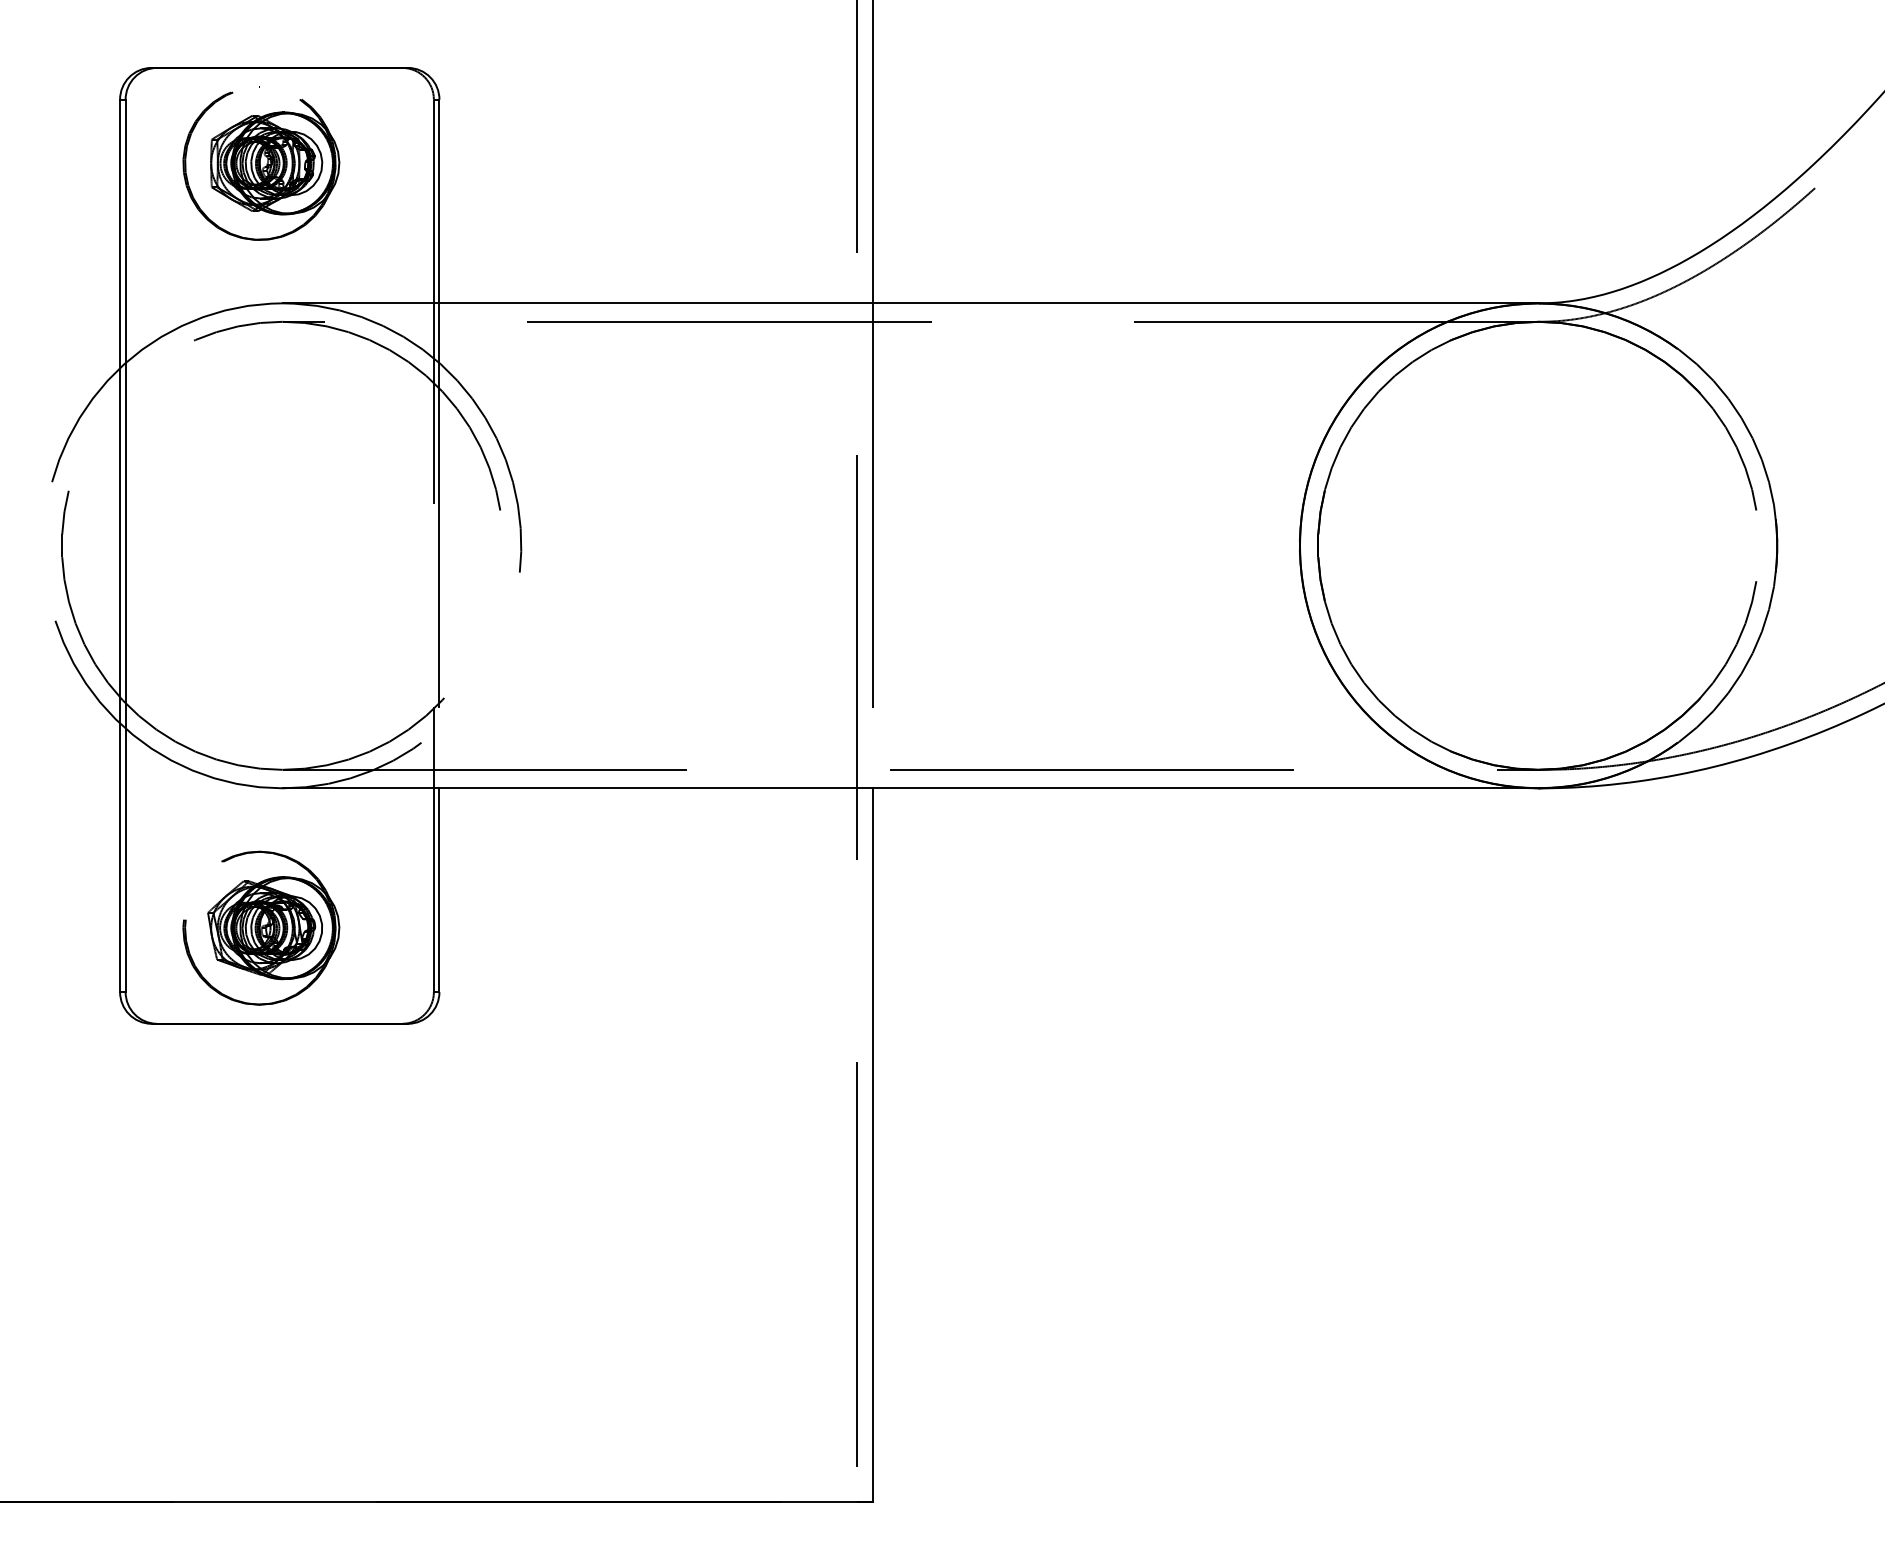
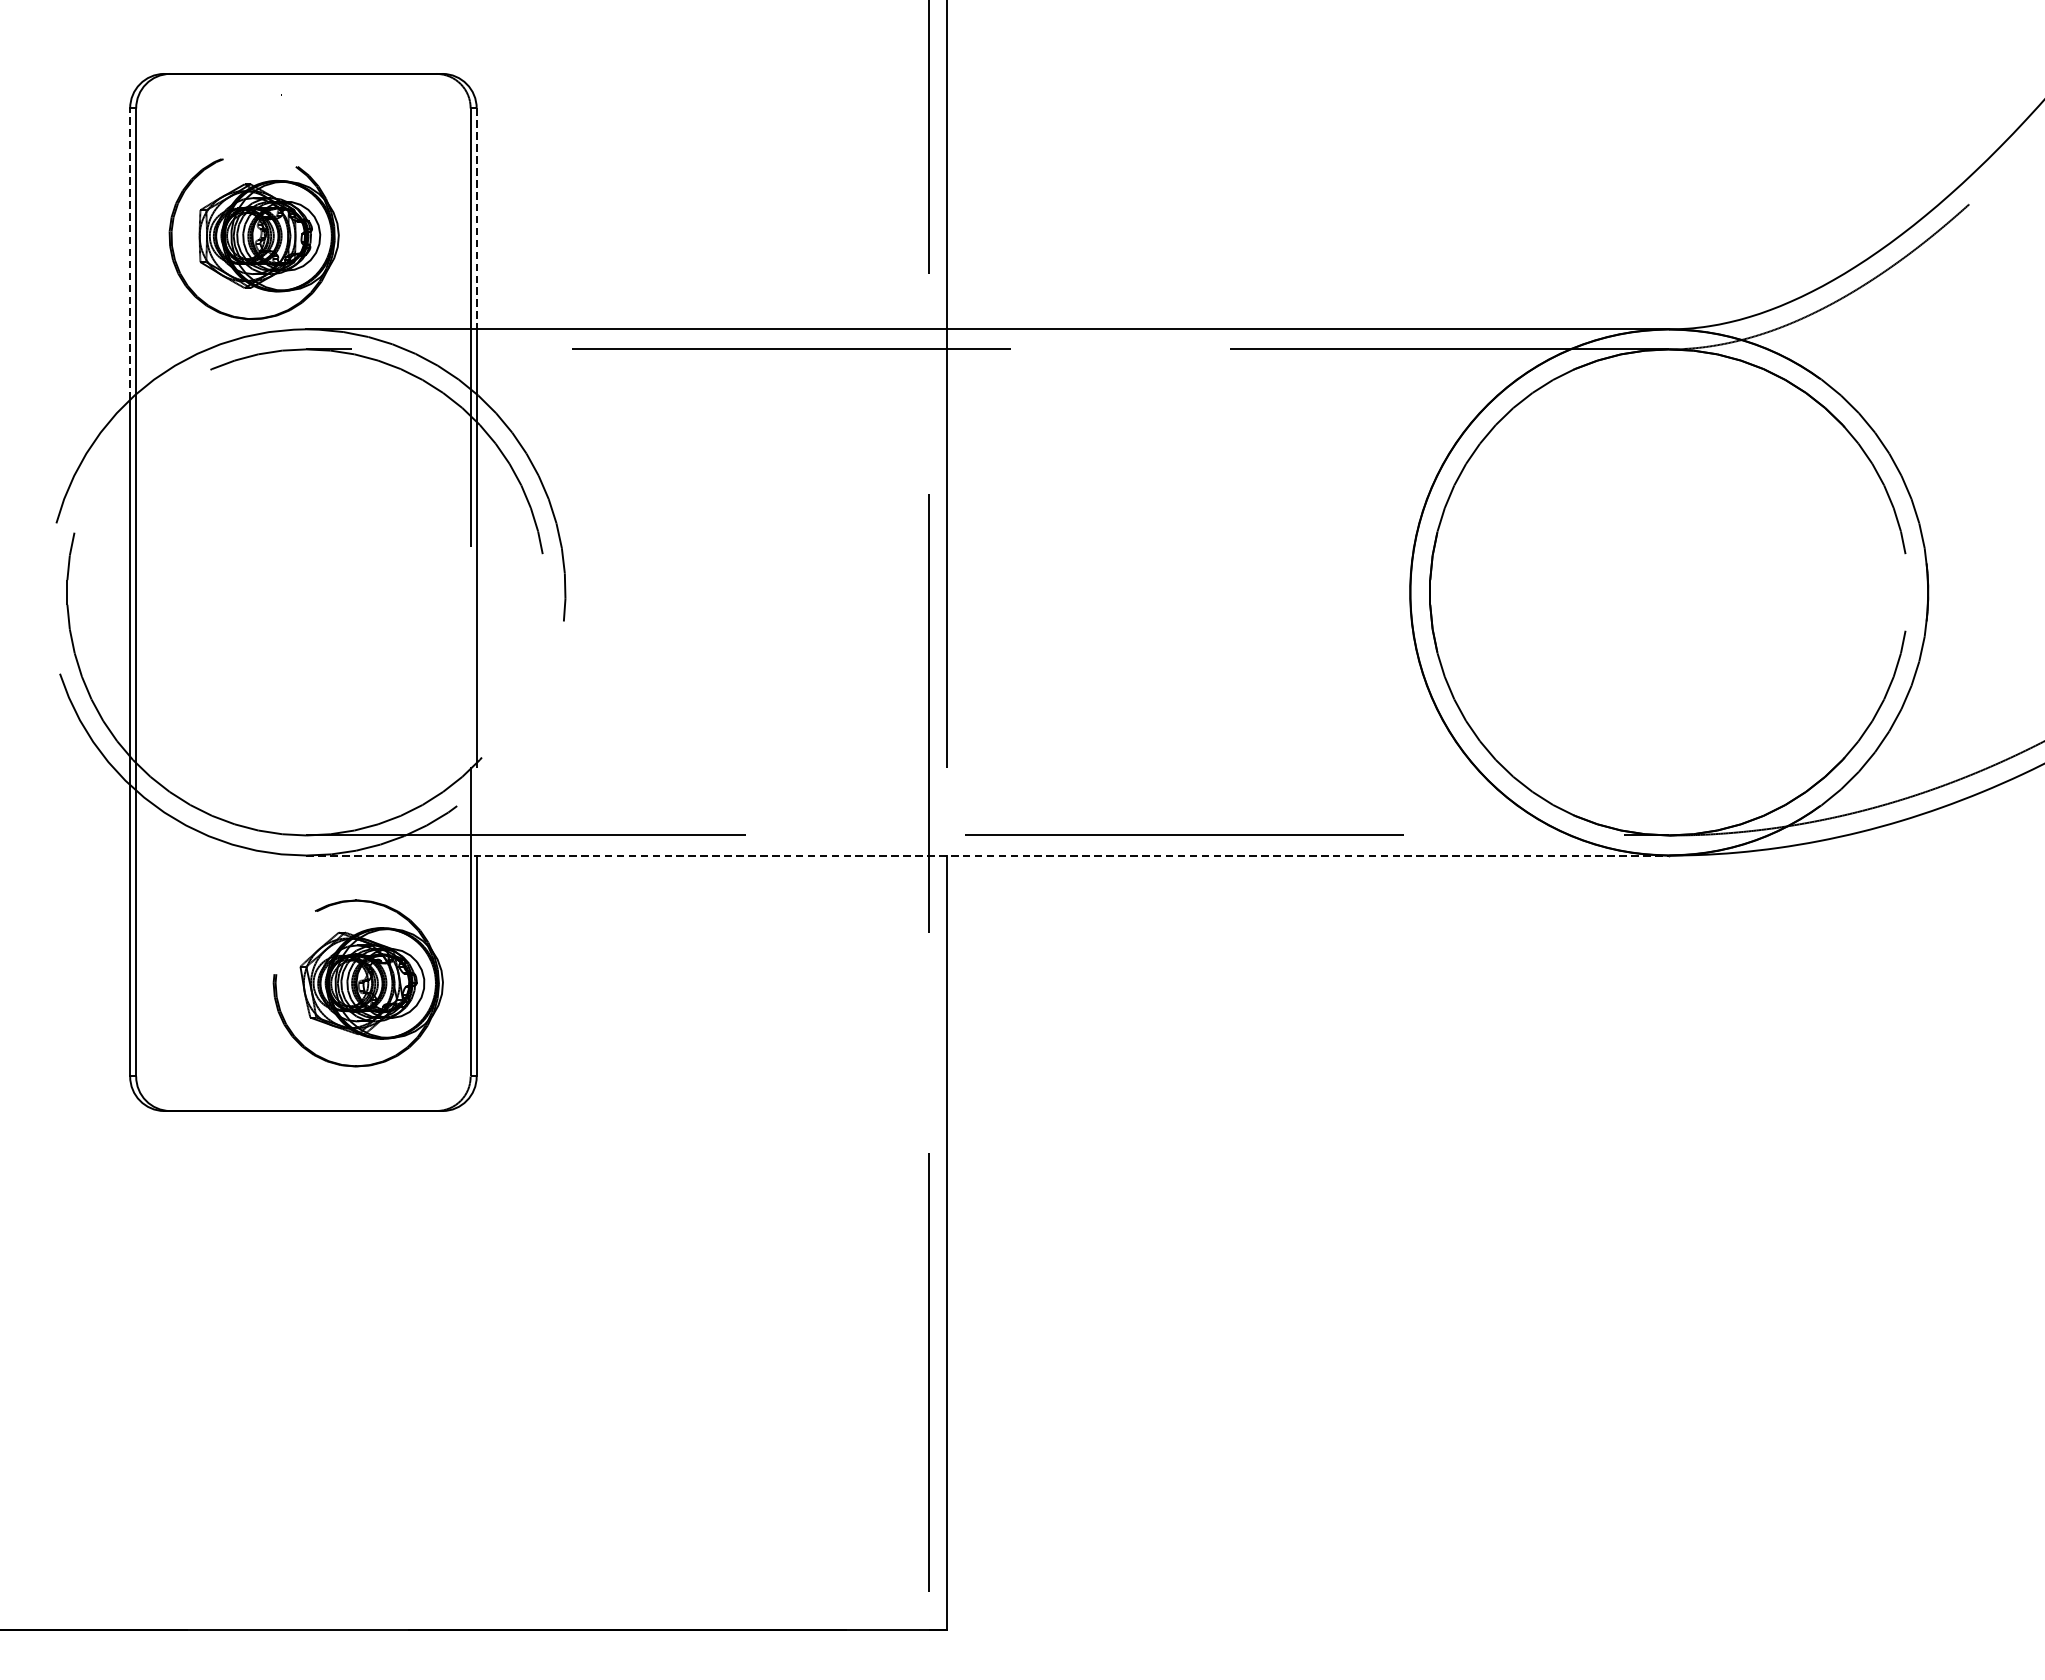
part: (261, 165) -> (254, 238), moved
line: (439, 201) -> (476, 218), solid -> dashed
line: (120, 233) -> (130, 253), solid -> dashed
line: (911, 788) -> (988, 855), solid -> dashed
part: (261, 927) -> (358, 982), moved

